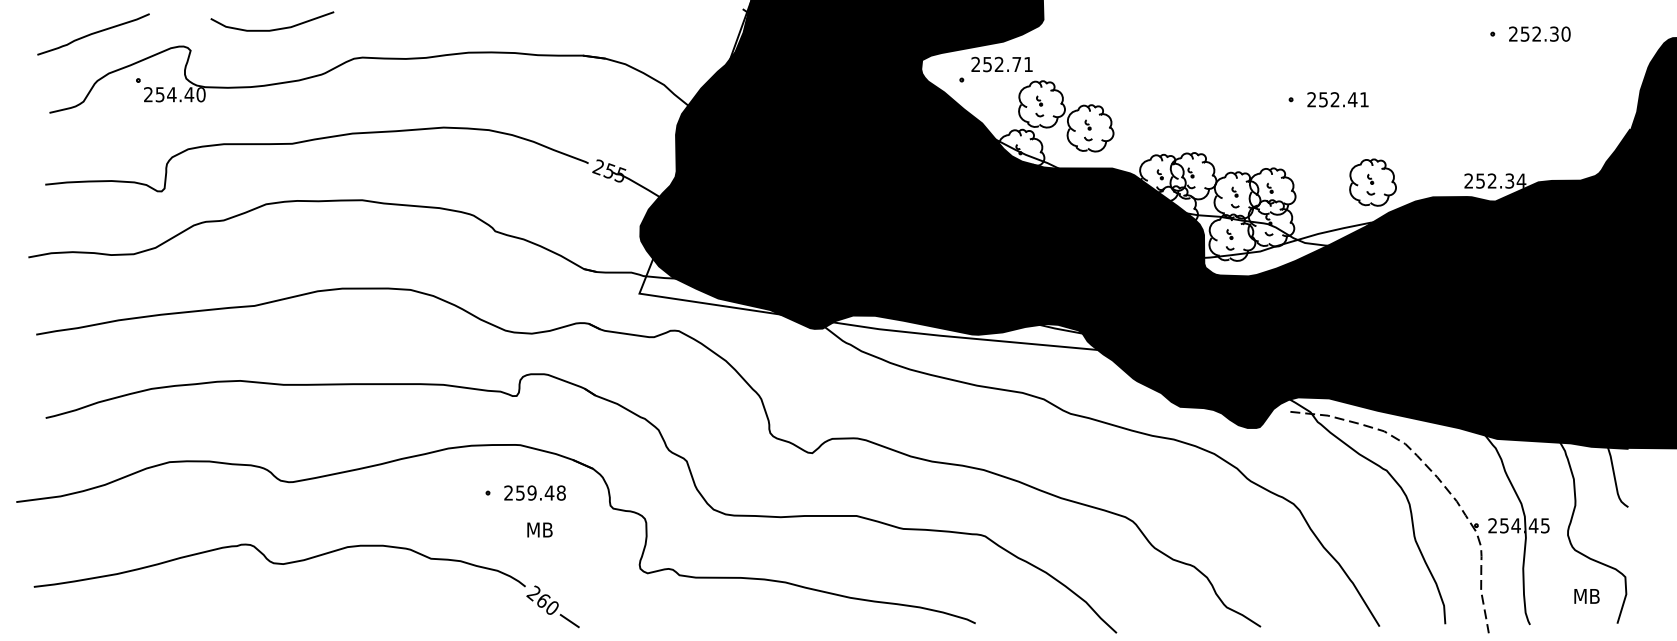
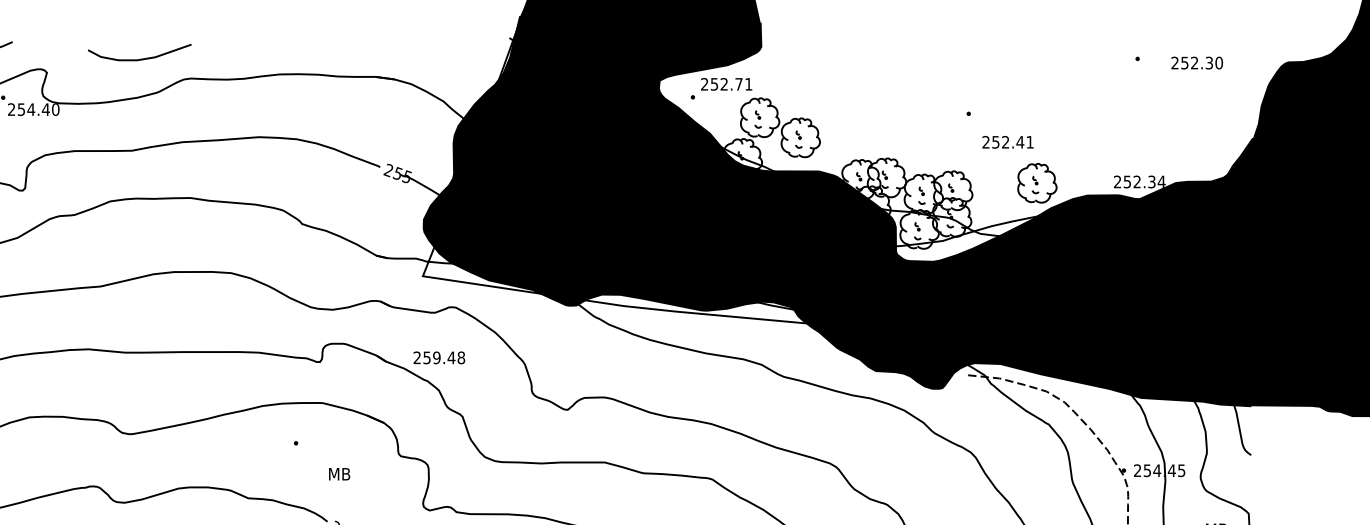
curve: (275, 28) -> (142, 58), moved
text: (1539, 33) -> (1196, 62), moved
text: (1337, 99) -> (1007, 142), moved
text: (534, 492) -> (438, 357), moved

